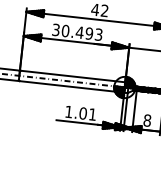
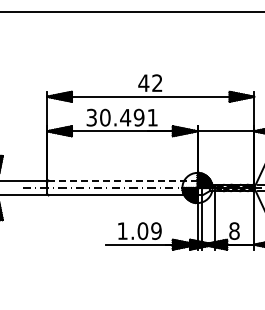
text: (98, 34) -> (152, 117), 30.493 -> 30.491
line: (72, 76) -> (122, 180), solid -> dashed
text: (92, 114) -> (156, 230), 1.01 -> 1.09

